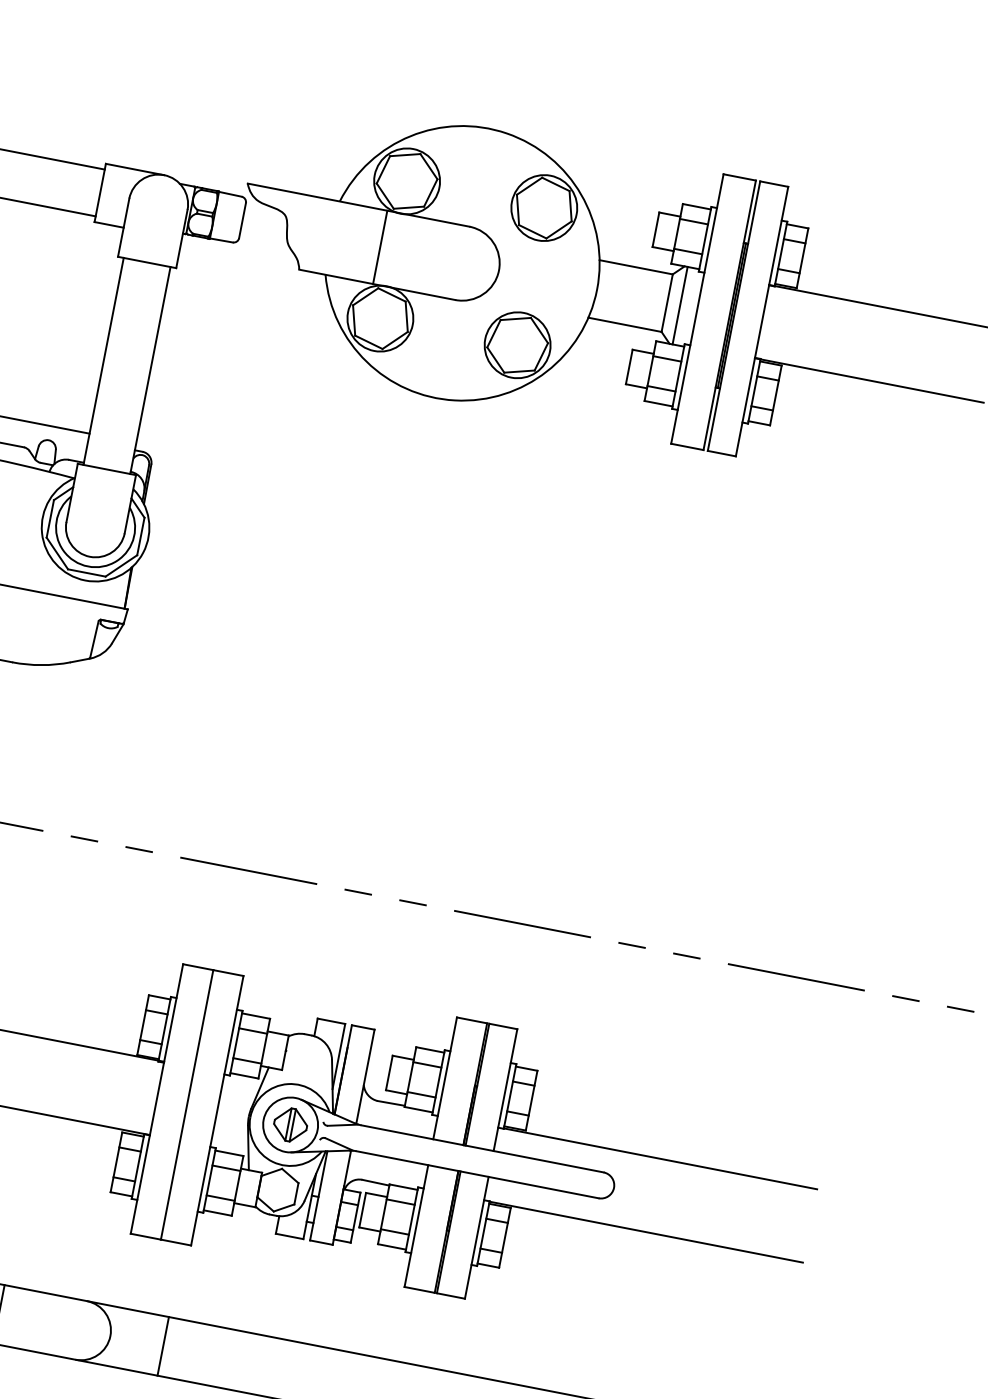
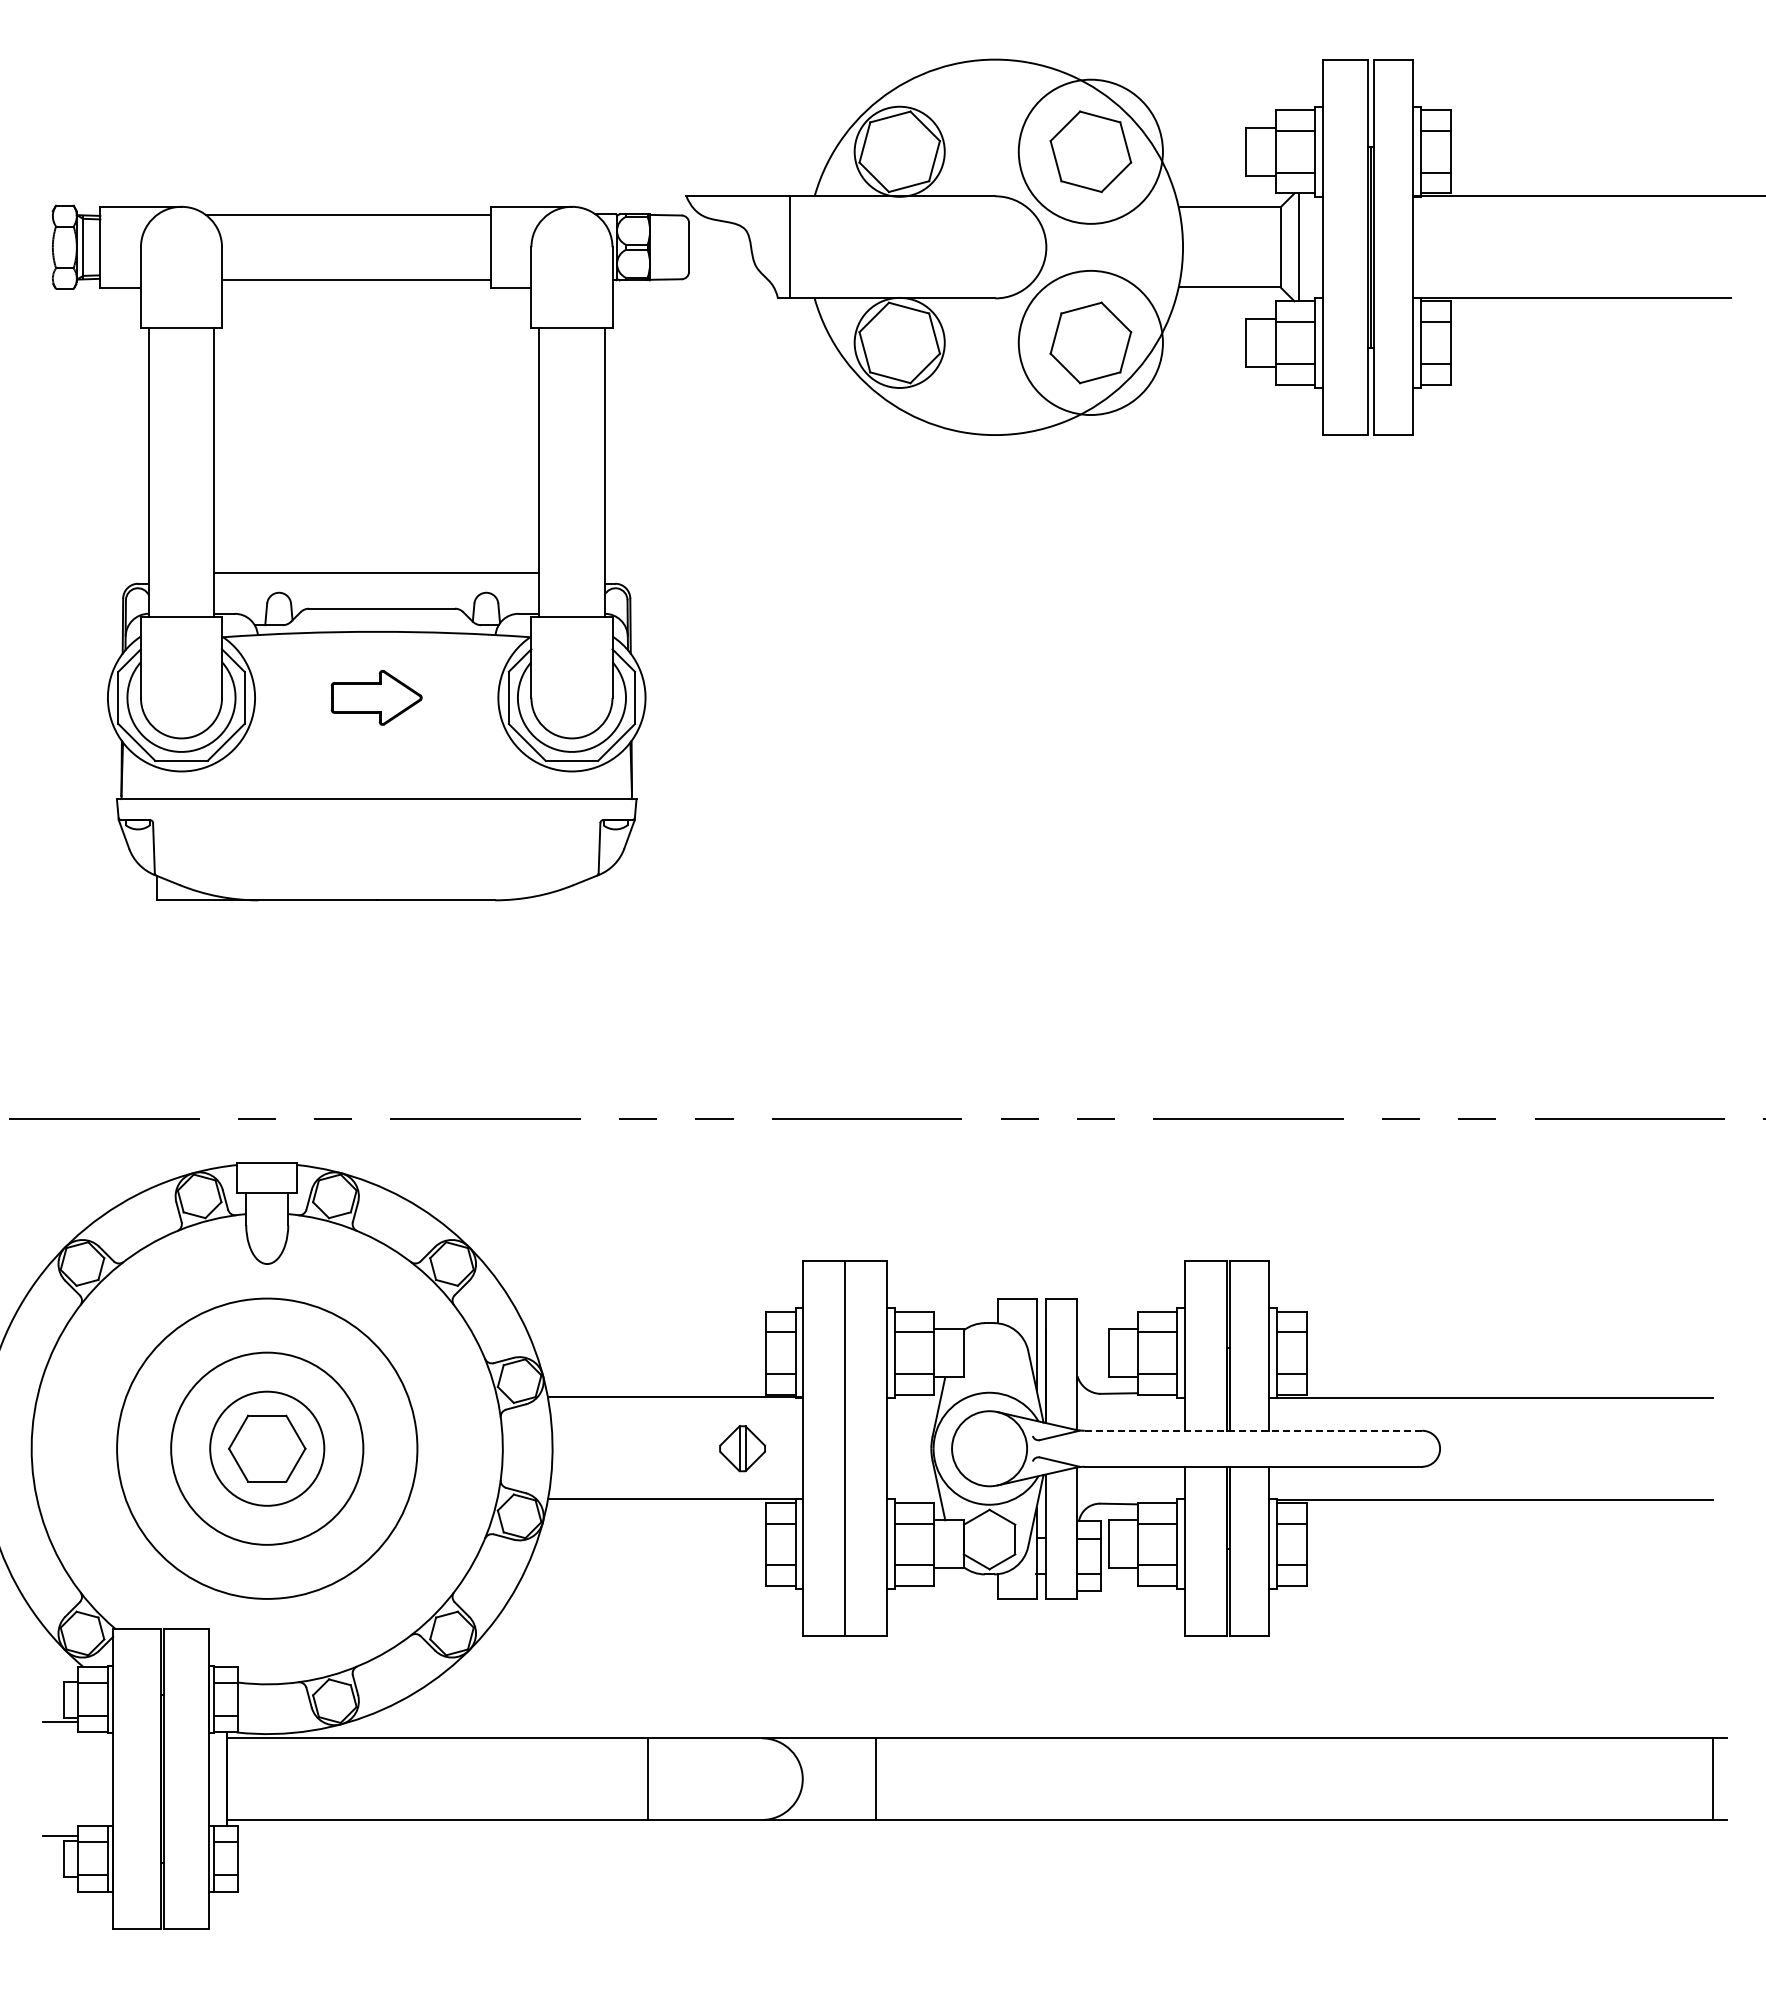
circle: (544, 207) -> (1090, 151), size x1.6
line: (379, 247) -> (789, 247), moved
circle: (517, 344) -> (1090, 342), size x1.6
part: (290, 1124) -> (742, 1448), moved
line: (482, 1148) -> (1253, 1430), solid -> dashed

